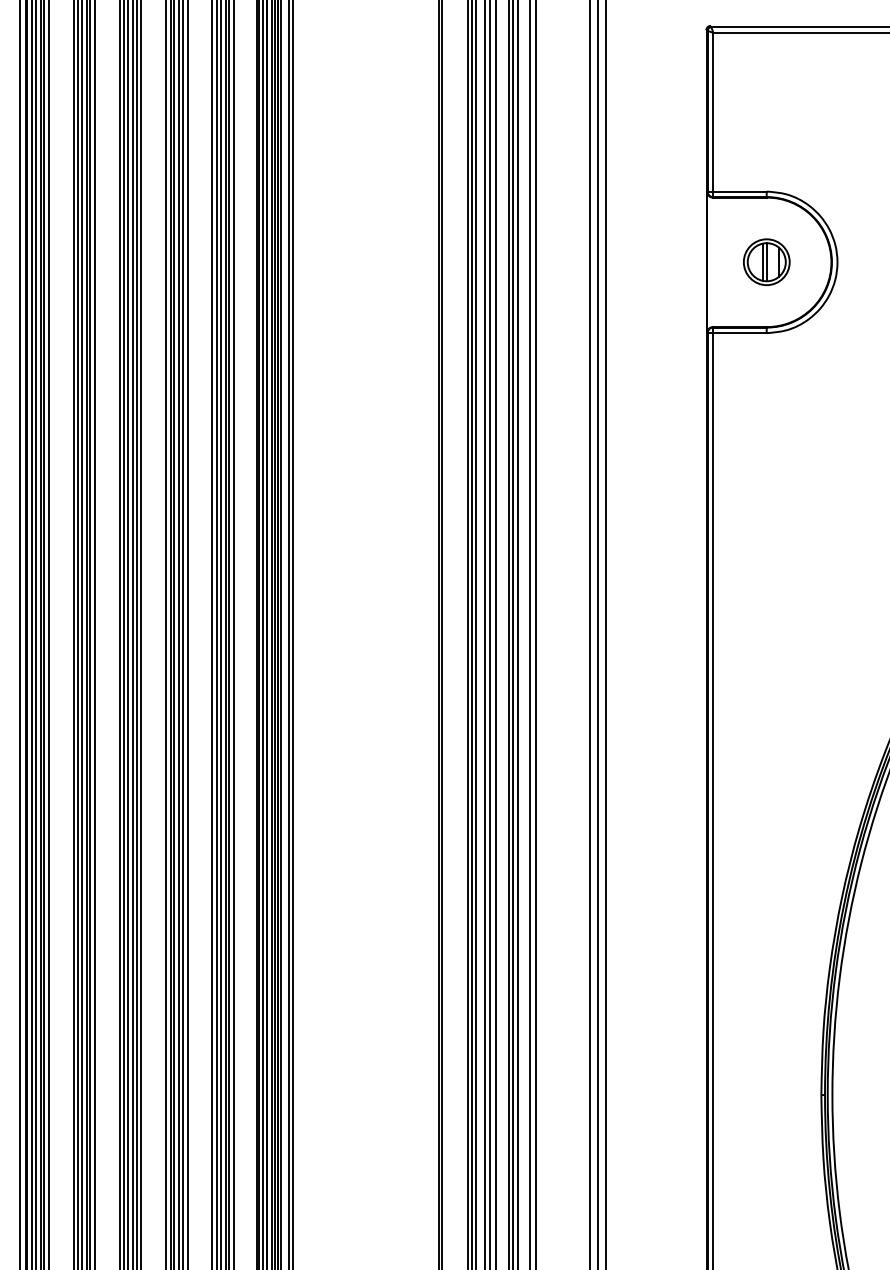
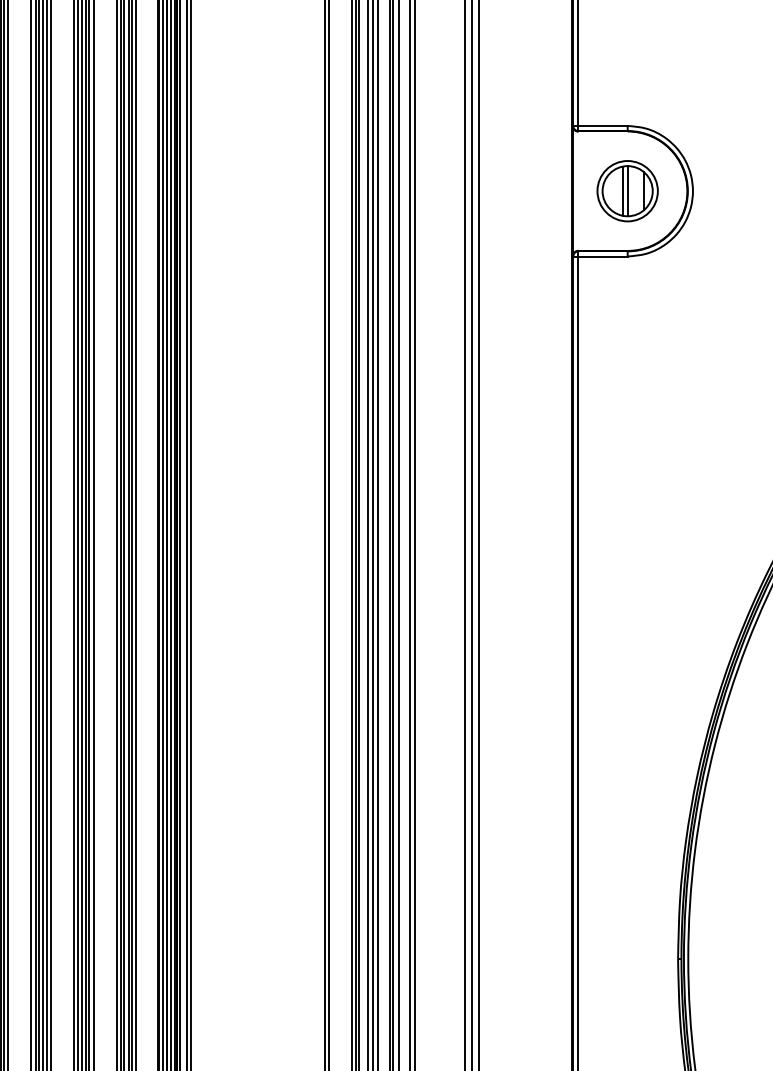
part: (766, 261) -> (627, 190), size x1.43

